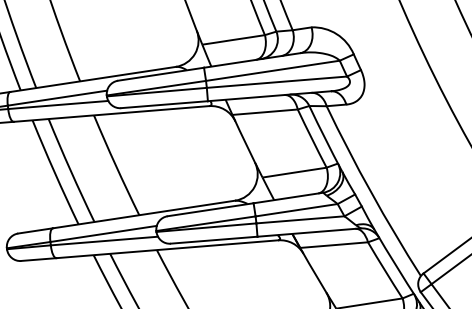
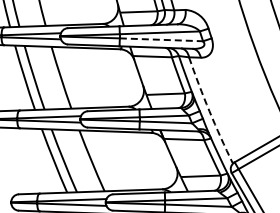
line: (276, 81) -> (161, 39), solid -> dashed
arc: (371, 193) -> (209, 111), solid -> dashed

